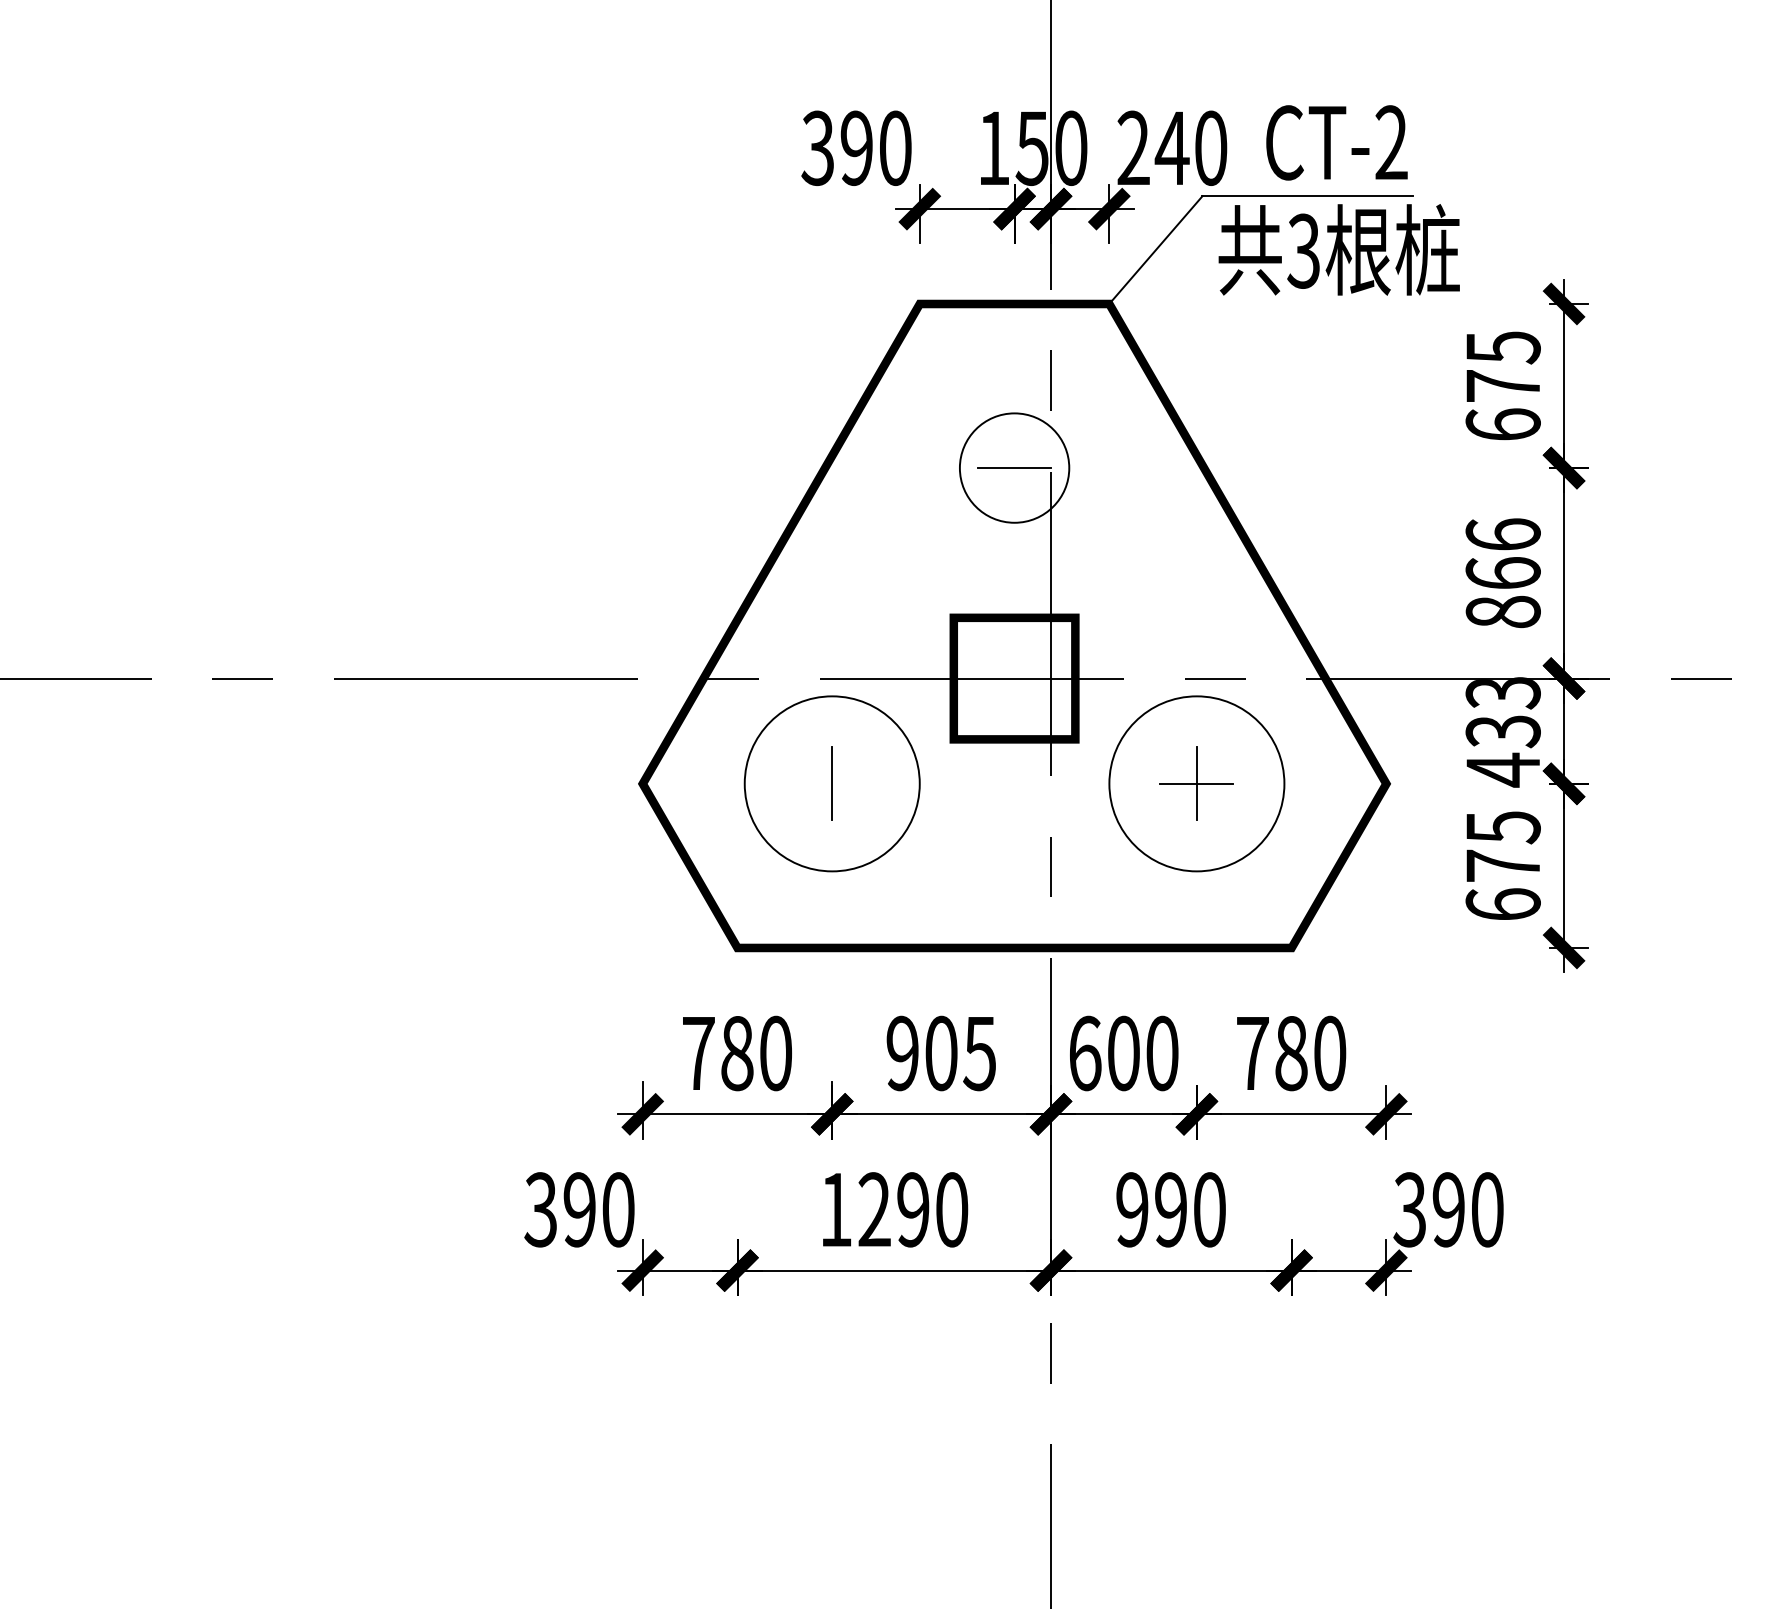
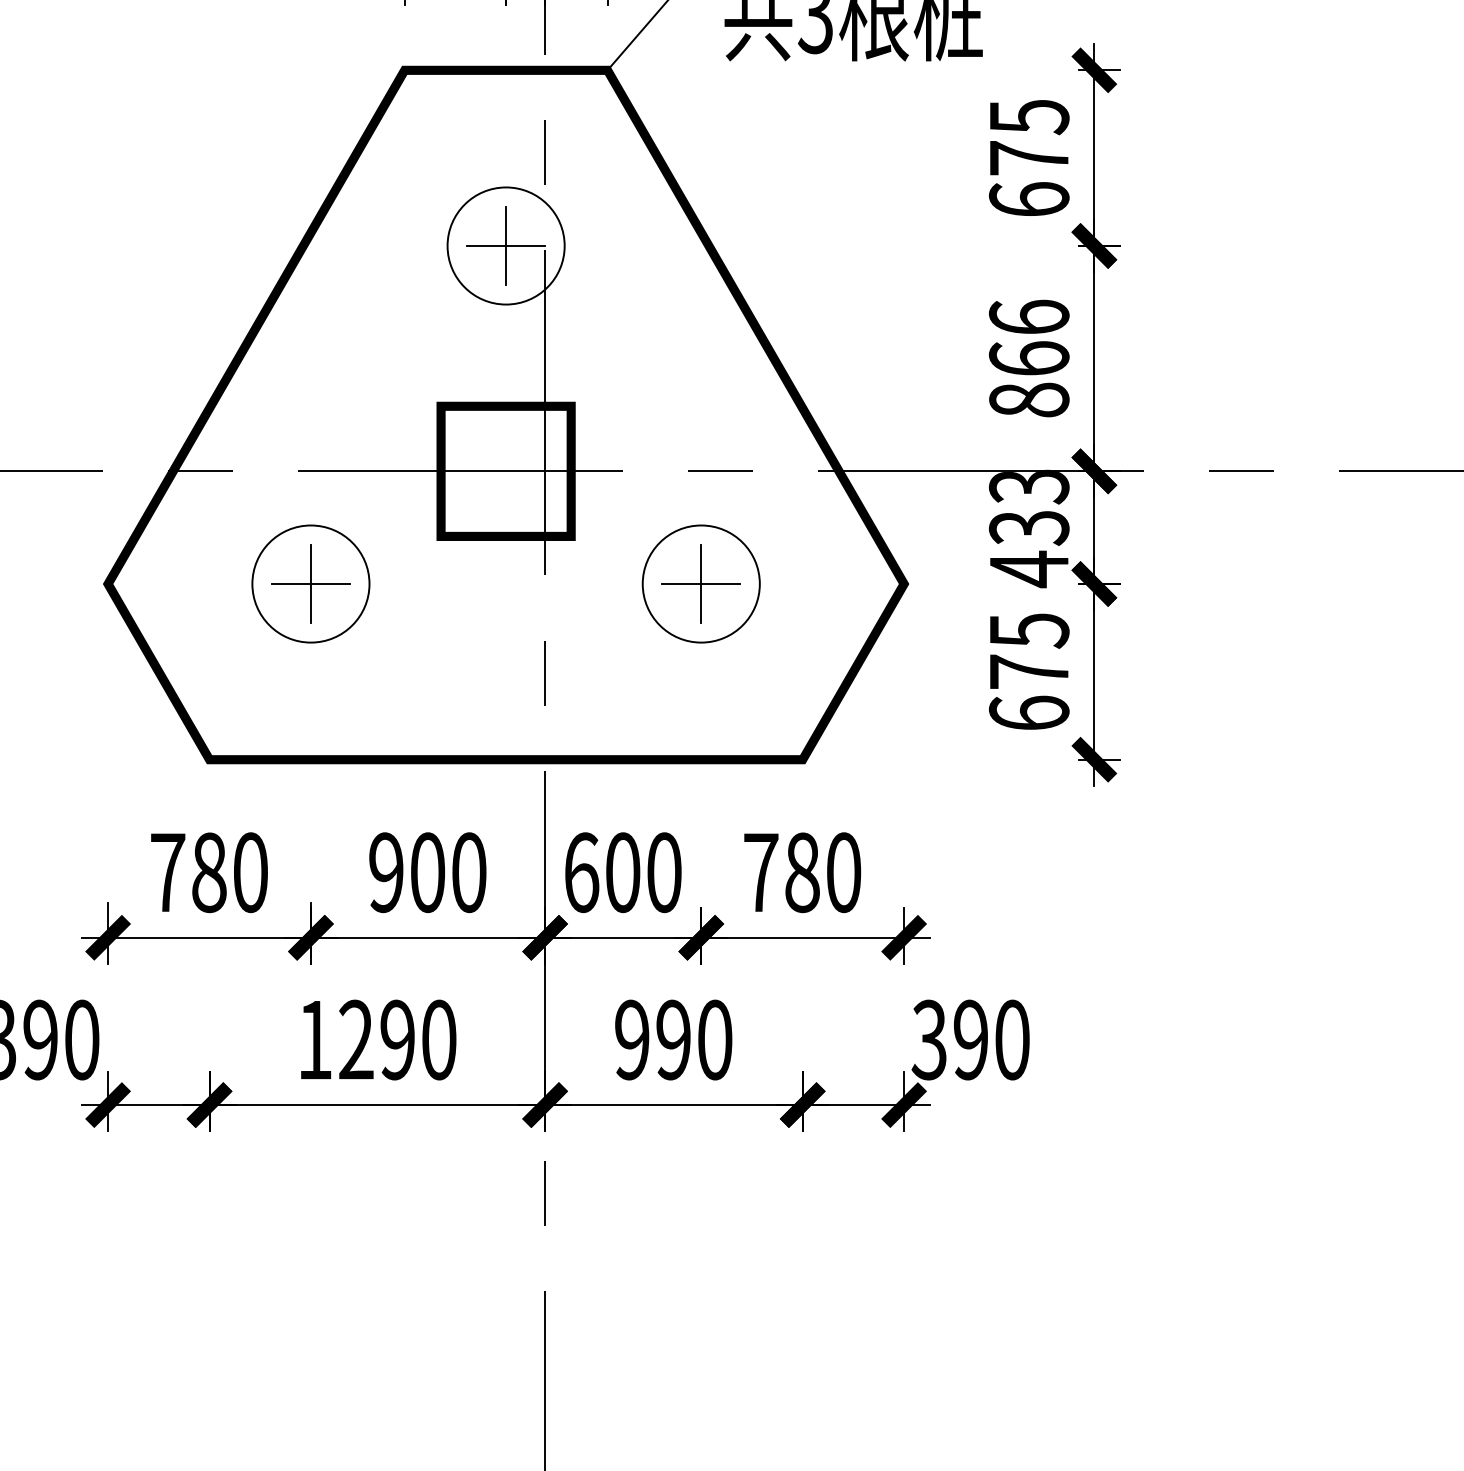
line: (1014, 467) -> (506, 245), added
circle: (831, 783) -> (310, 583), size x0.62
line: (831, 783) -> (310, 583), added
circle: (1196, 783) -> (700, 583), size x0.62
text: (979, 1053) -> (468, 872), 905 -> 900

